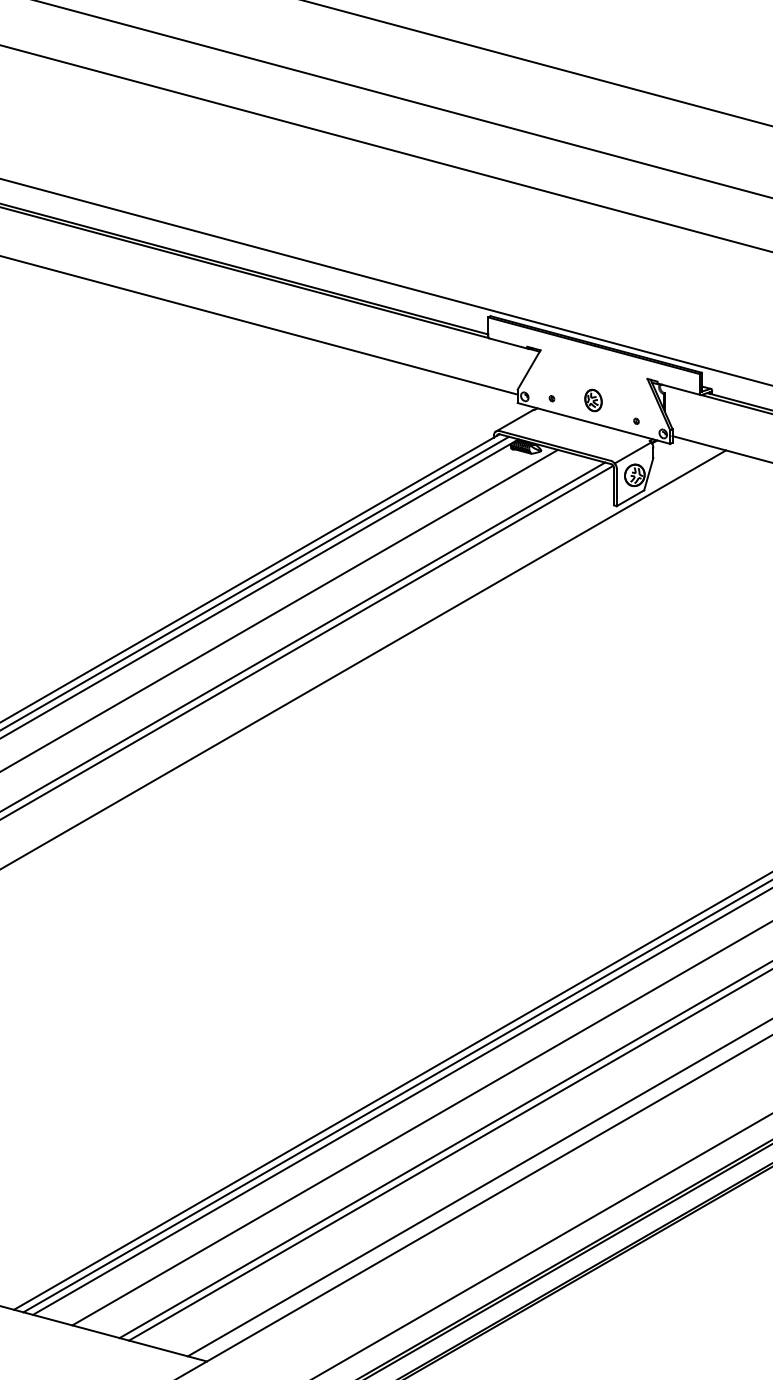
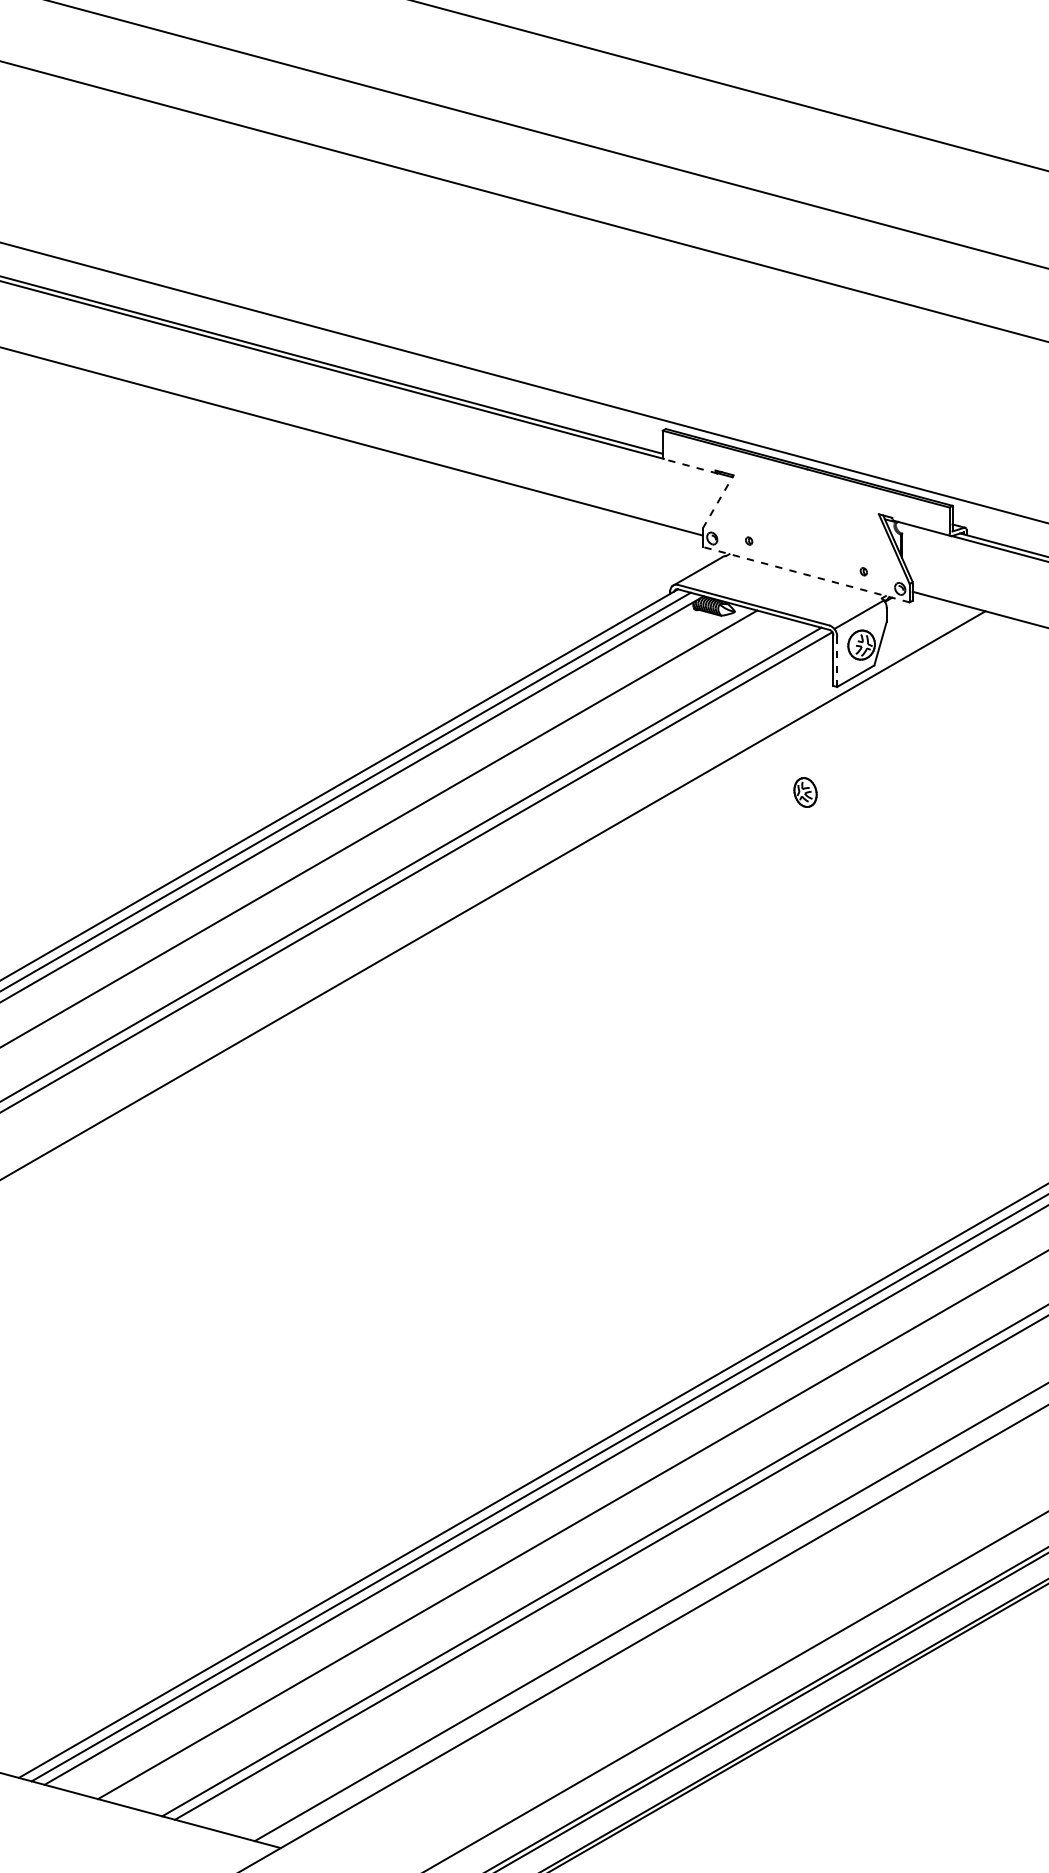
line: (509, 343) -> (691, 466), solid -> dashed
line: (529, 369) -> (718, 501), solid -> dashed
part: (593, 400) -> (805, 792), moved
line: (593, 423) -> (805, 574), solid -> dashed
line: (617, 488) -> (837, 662), solid -> dashed

